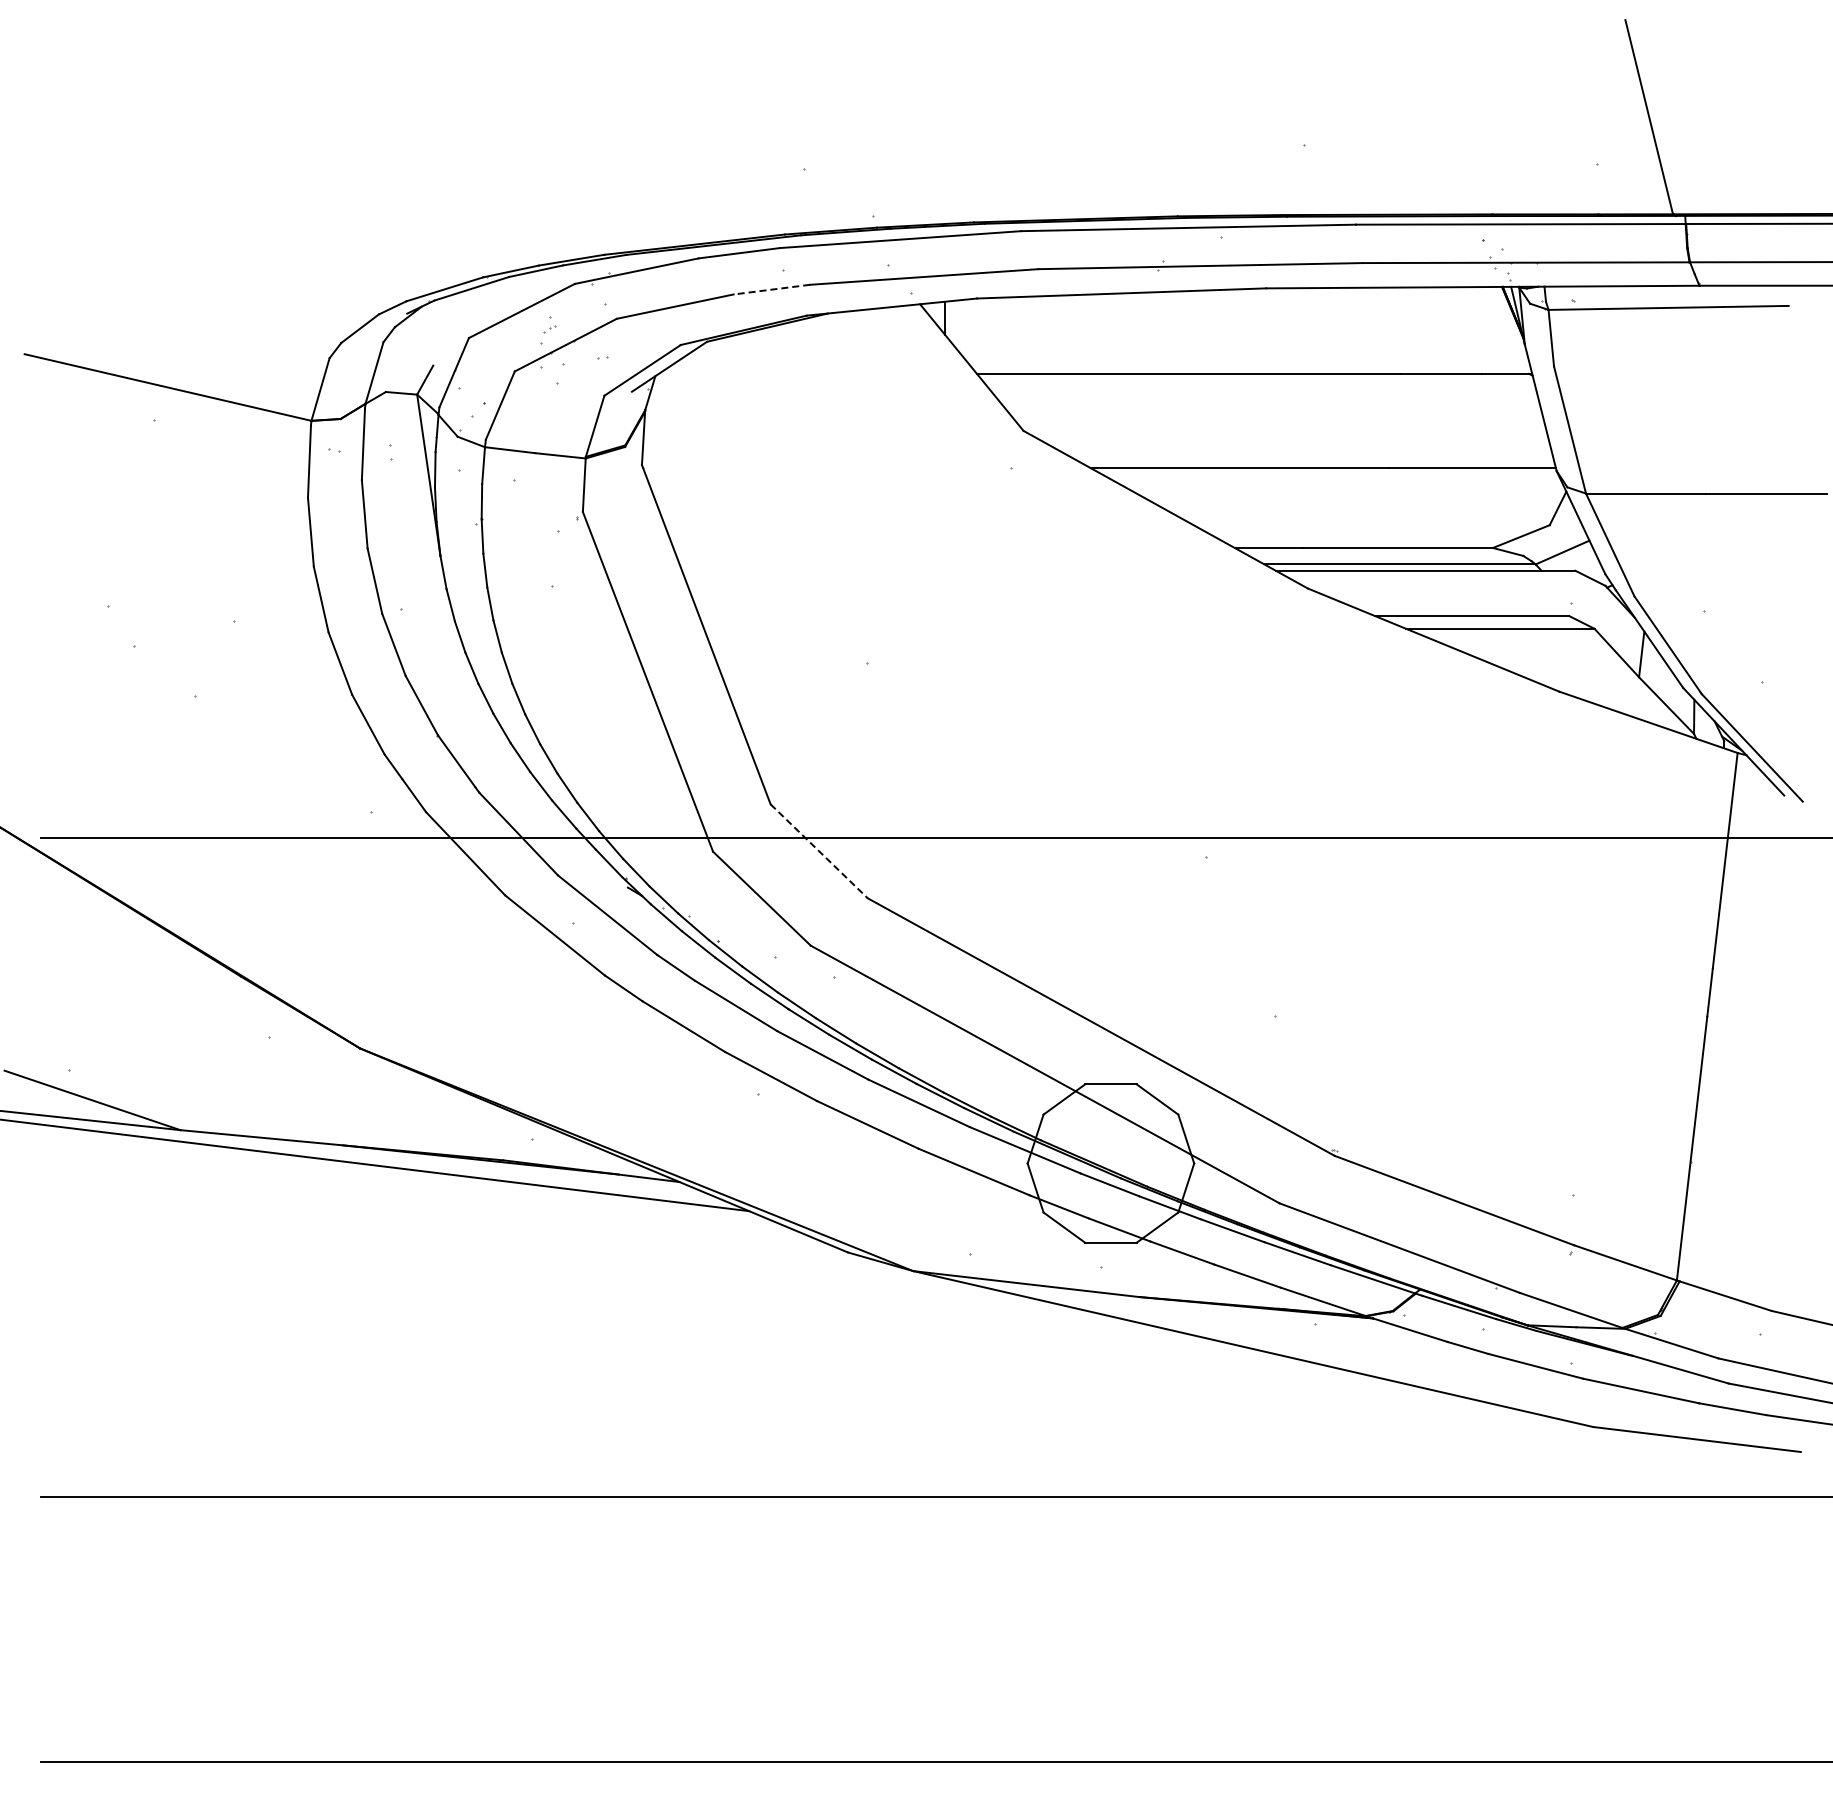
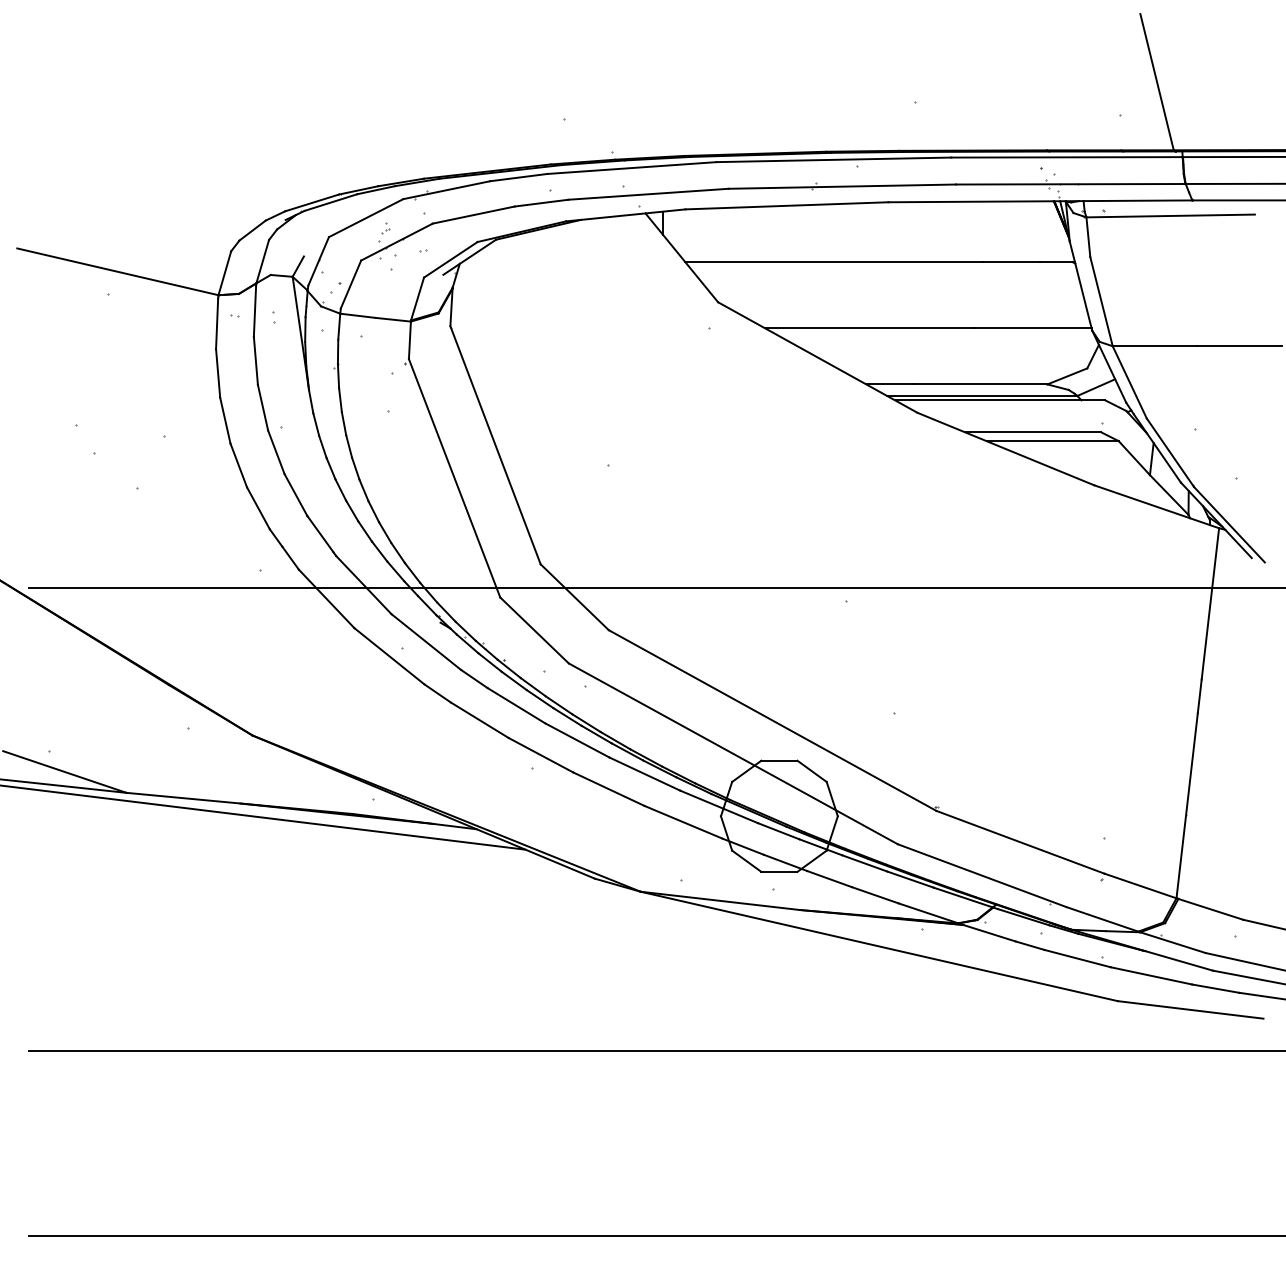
line: (771, 289) -> (541, 203), dashed -> solid
line: (819, 851) -> (574, 597), dashed -> solid

